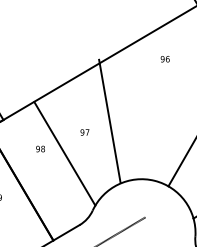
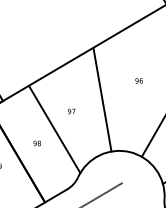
text: (164, 58) -> (138, 80), moved
line: (109, 120) -> (102, 99), moved
text: (39, 149) -> (36, 143), moved

